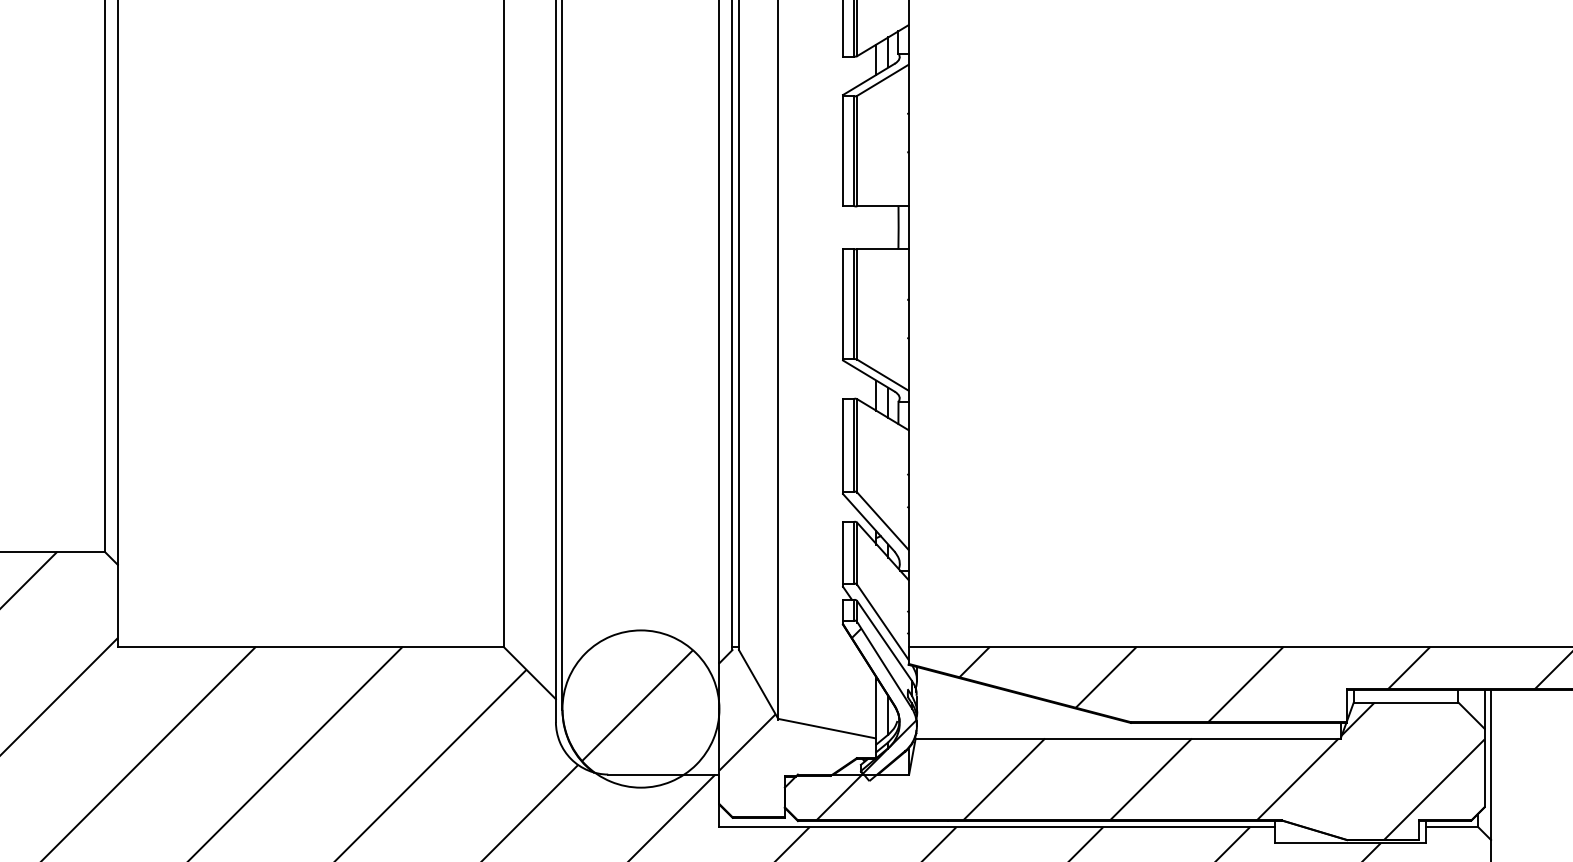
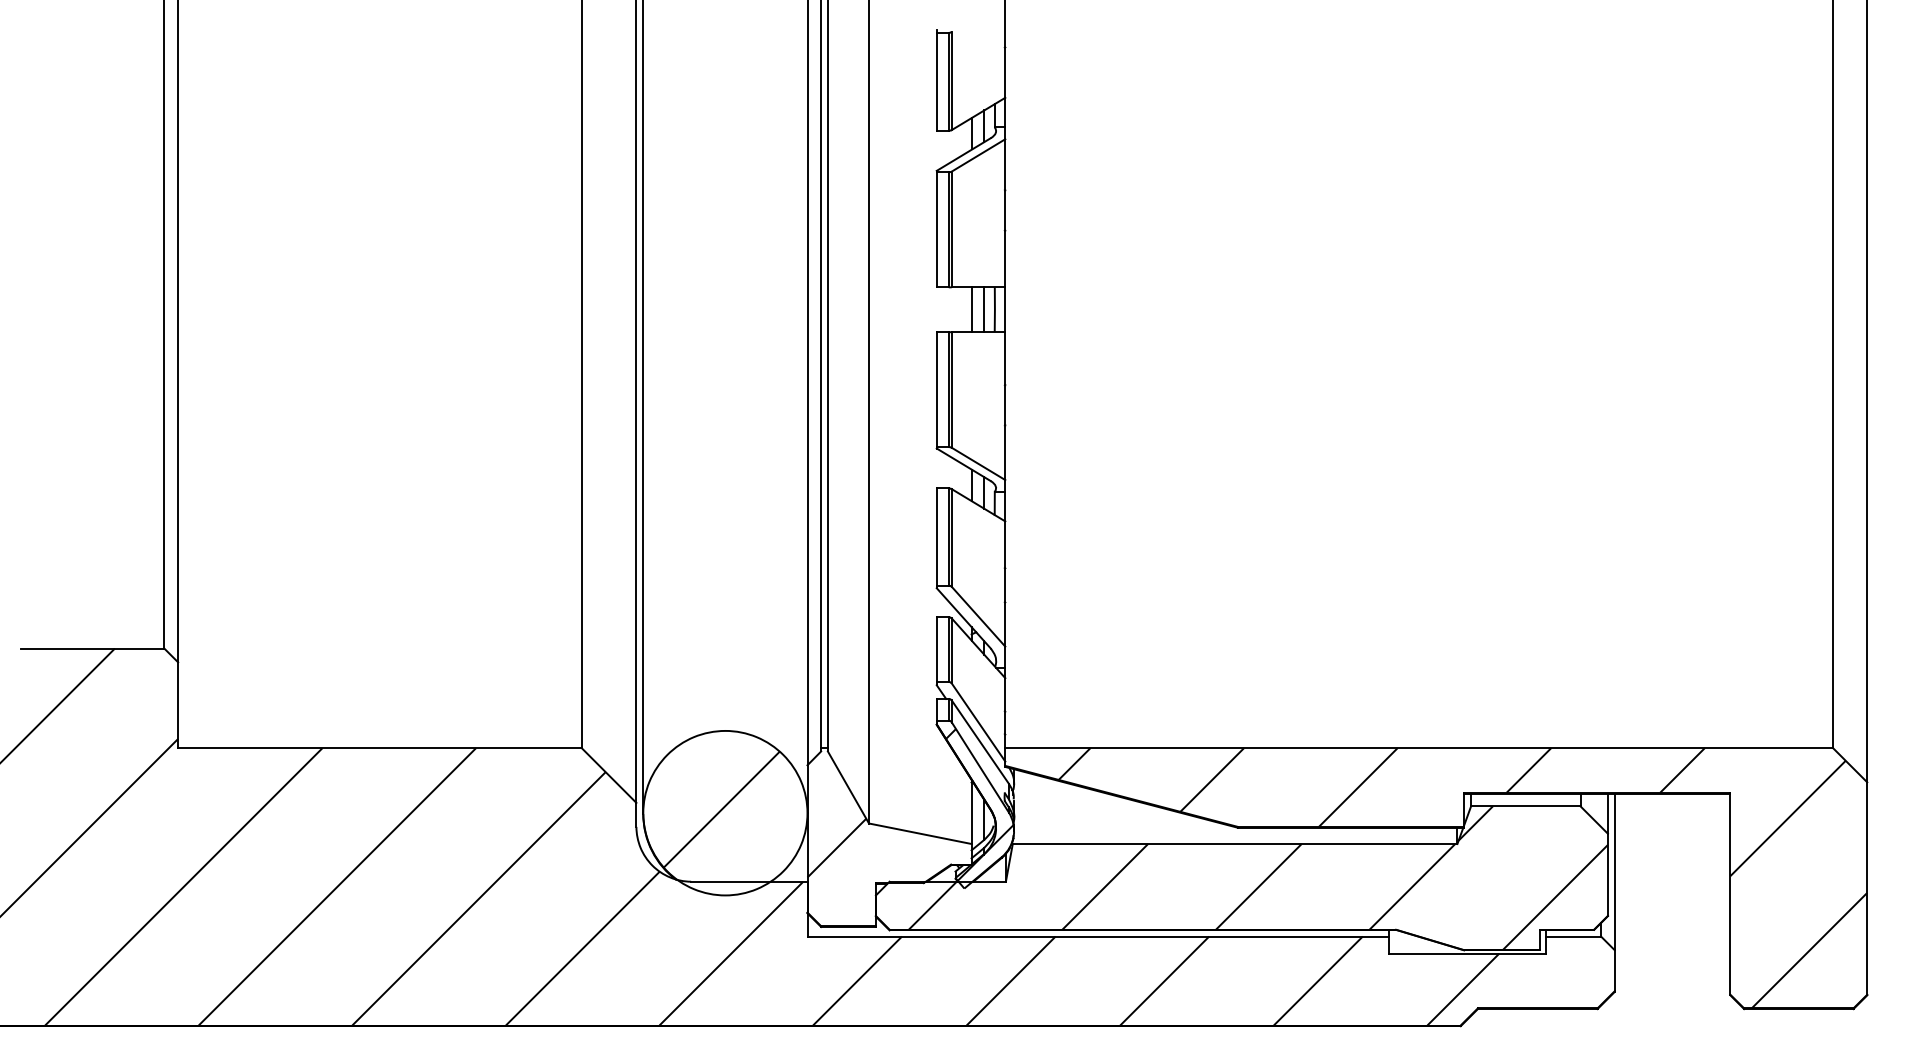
line: (876, 227) -> (971, 309), added
line: (887, 227) -> (983, 309), added

